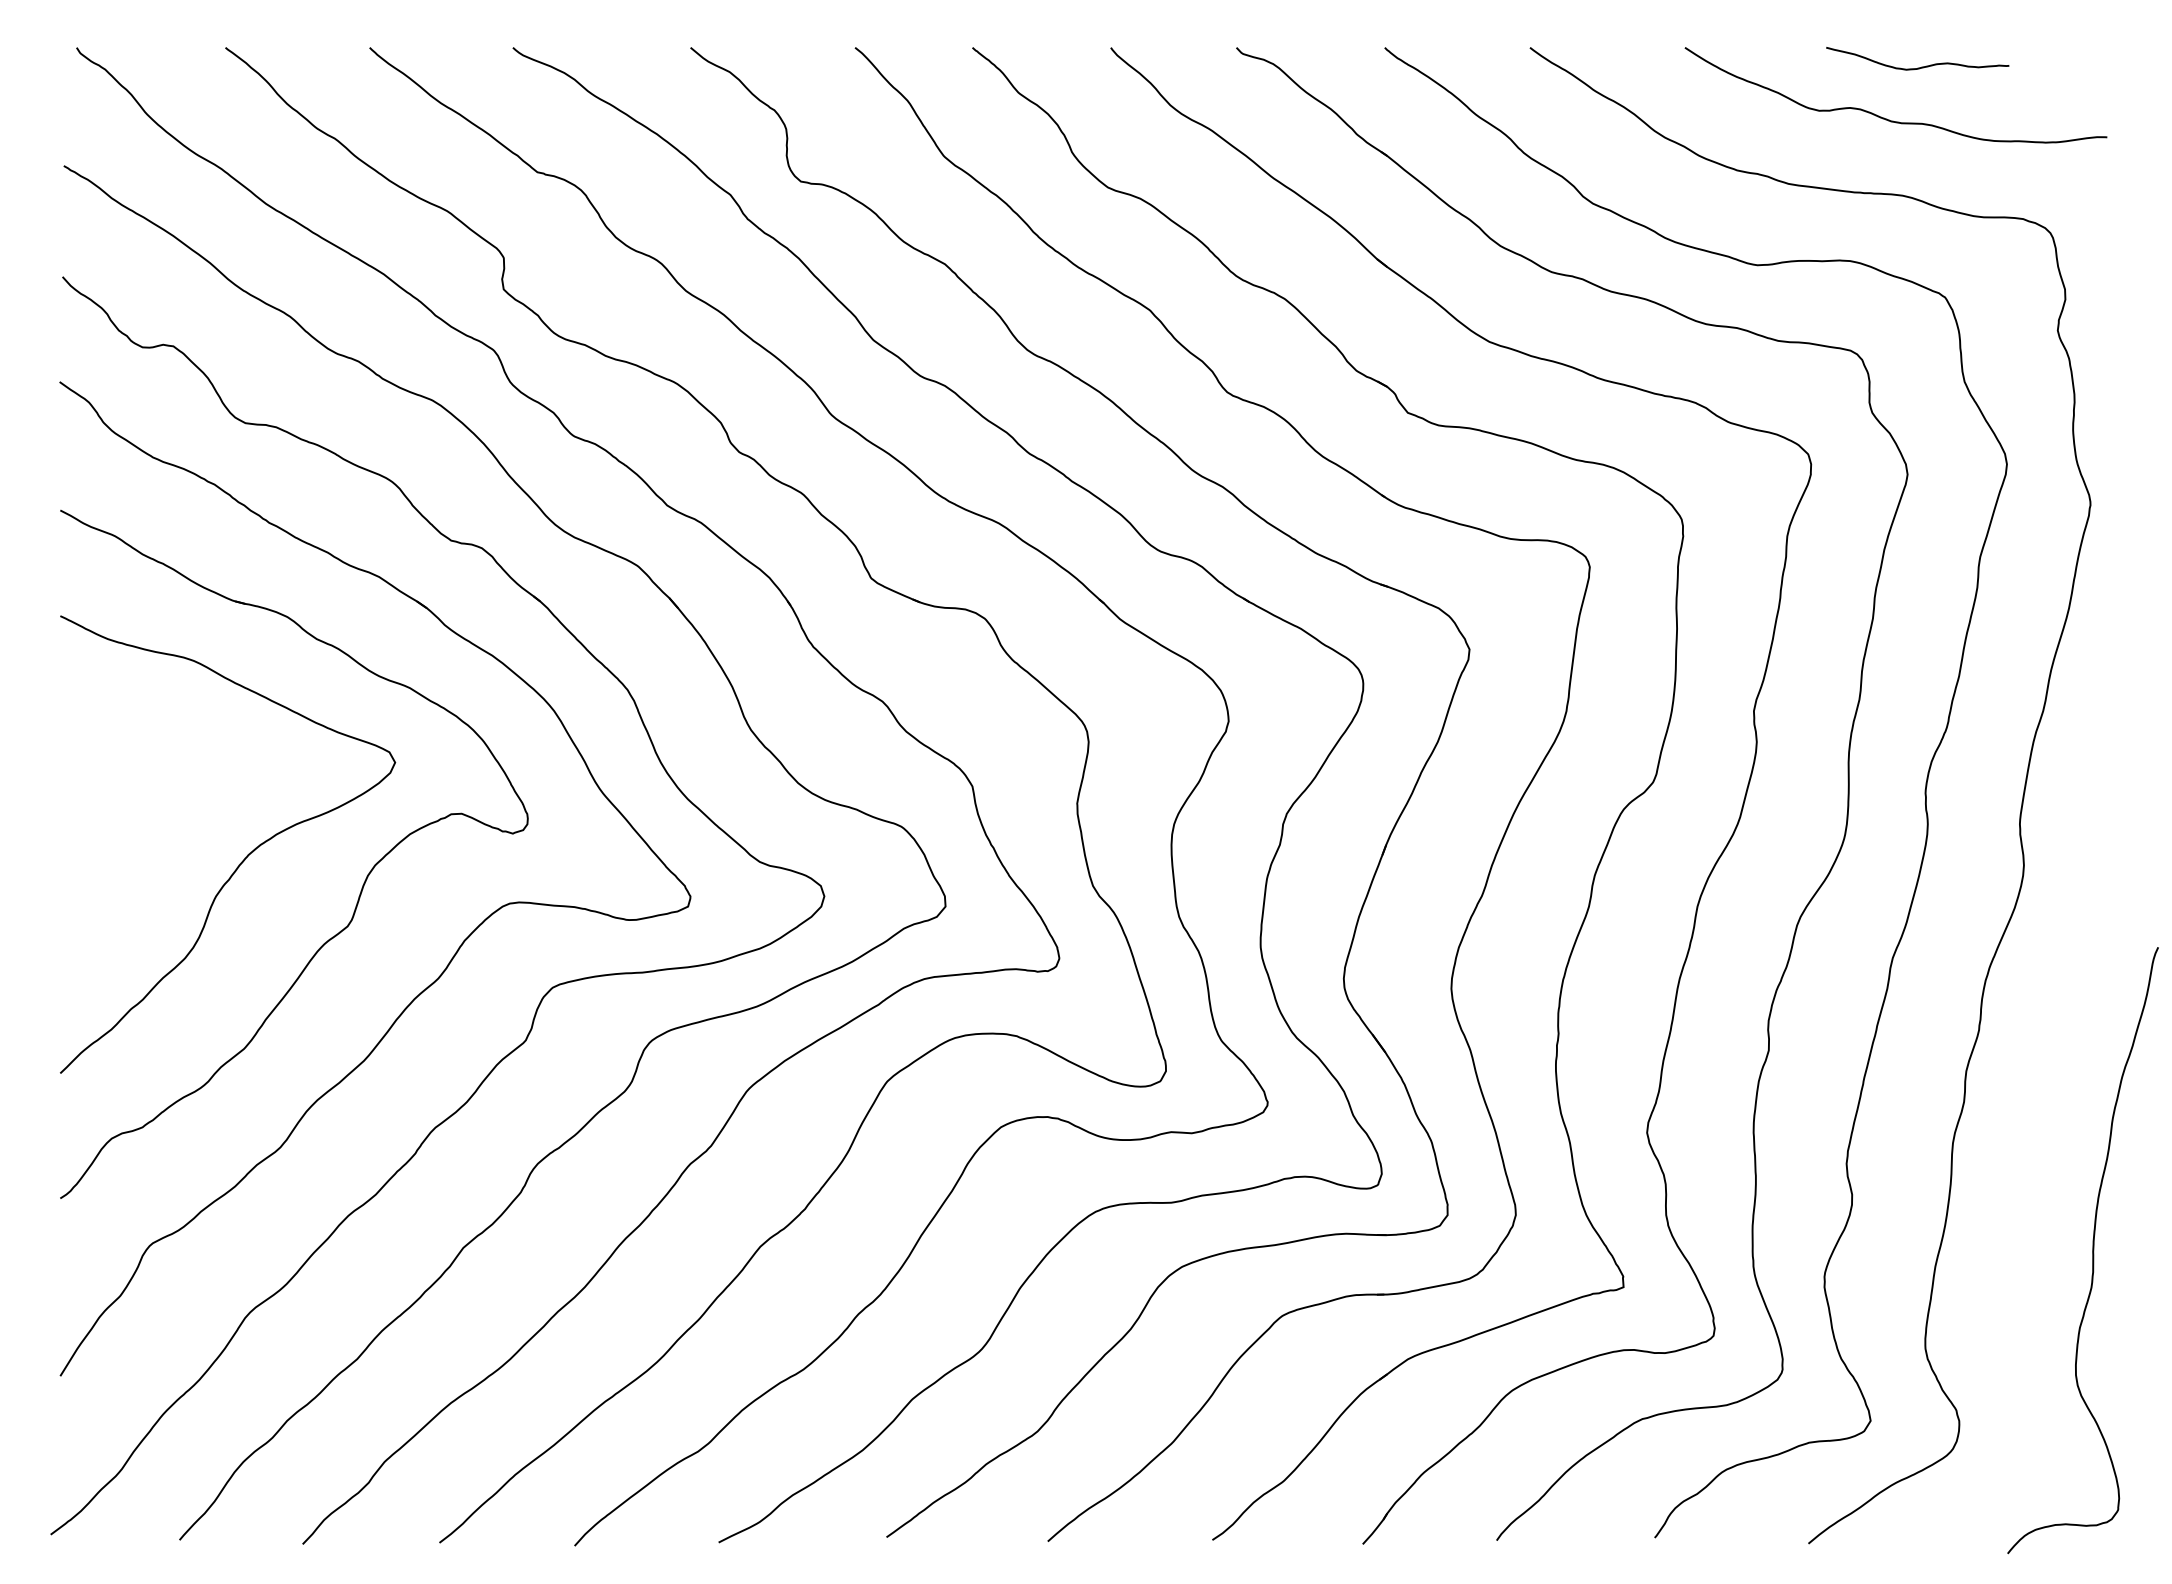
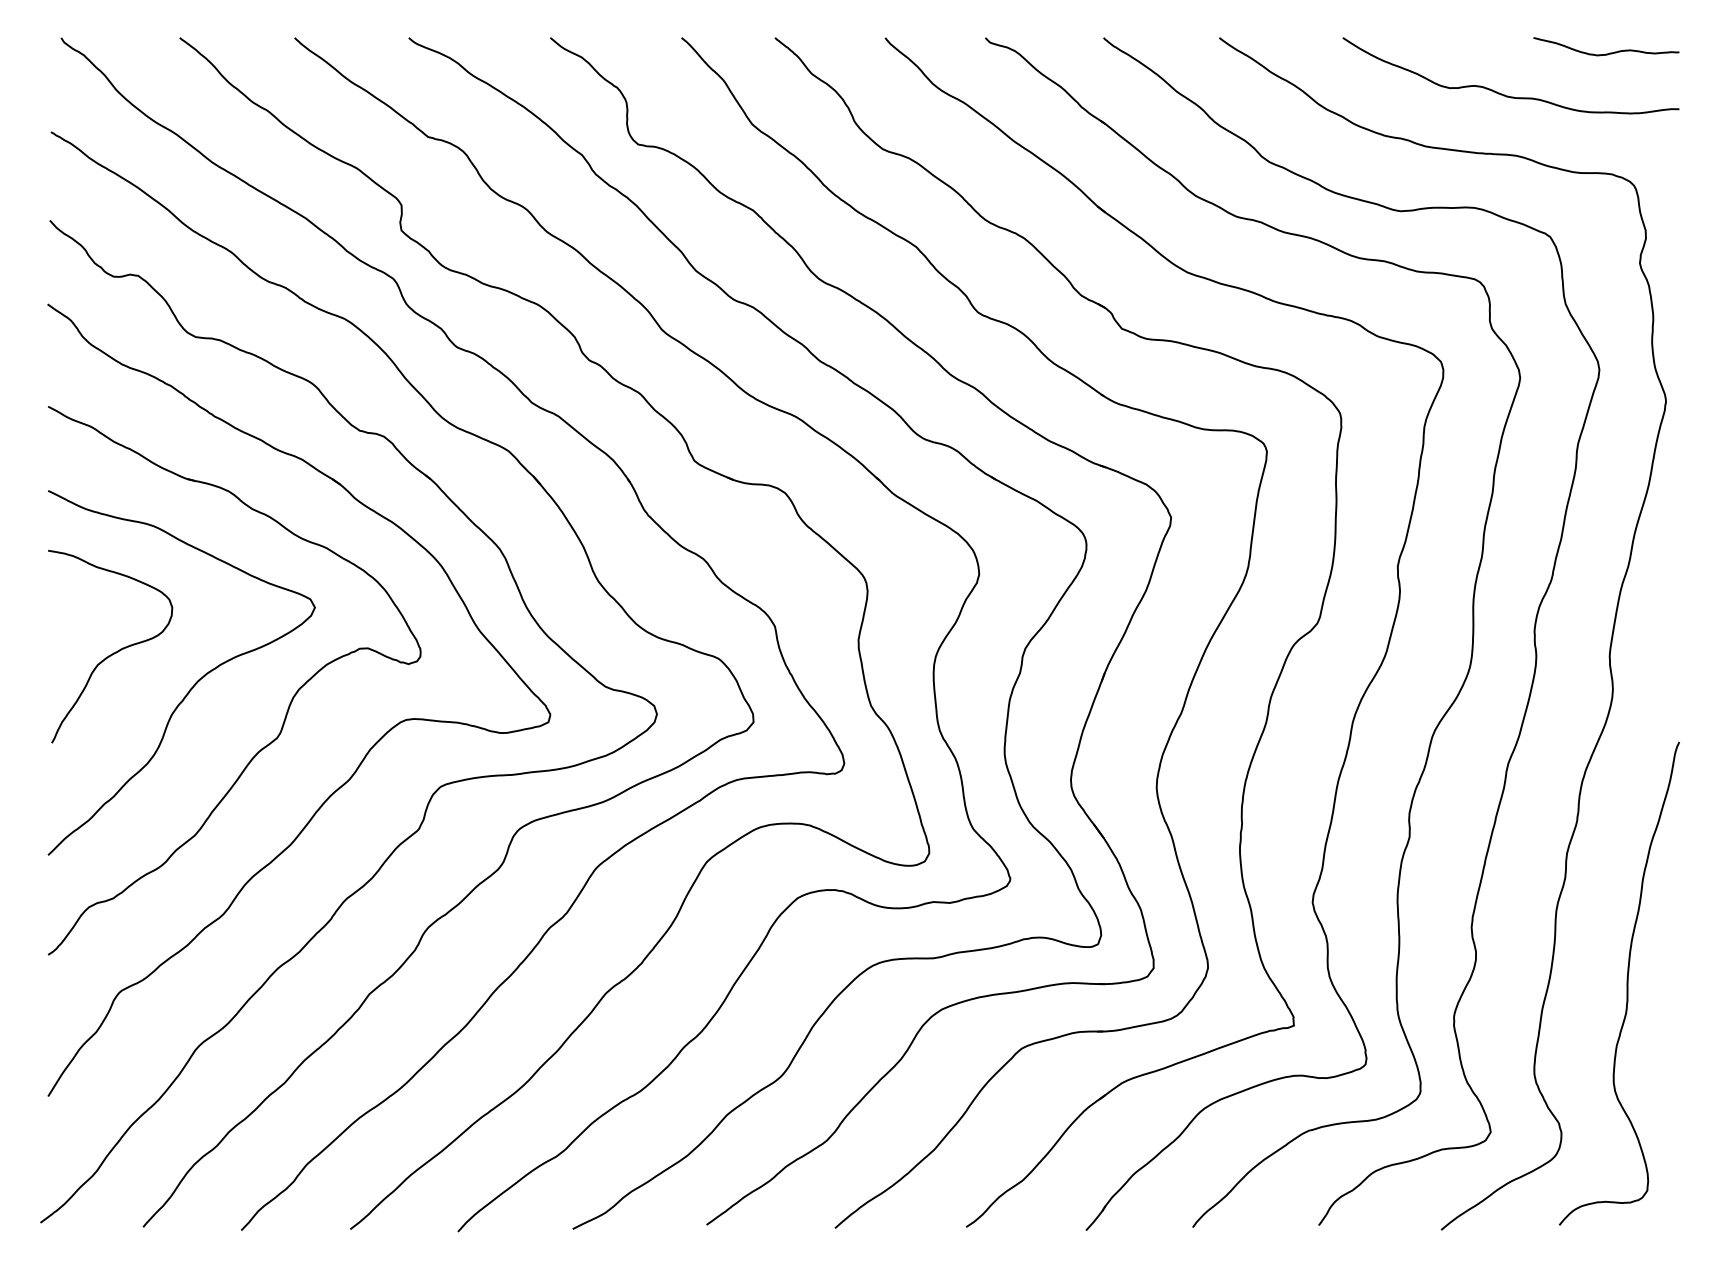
curve: (1921, 66) -> (1609, 52), moved
curve: (142, 819) -> (113, 652), added
curve: (2092, 1250) -> (1626, 983), moved

